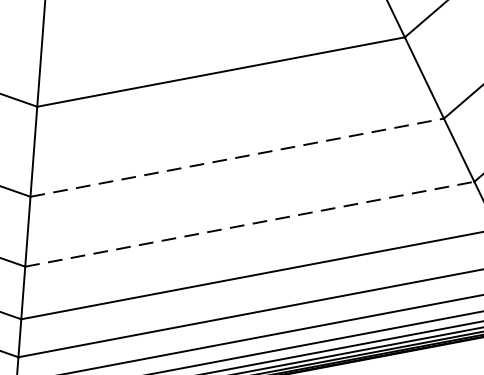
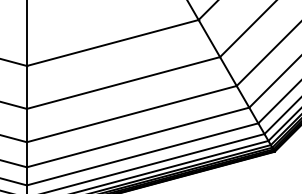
line: (237, 158) -> (123, 83), dashed -> solid
line: (249, 225) -> (131, 114), dashed -> solid

